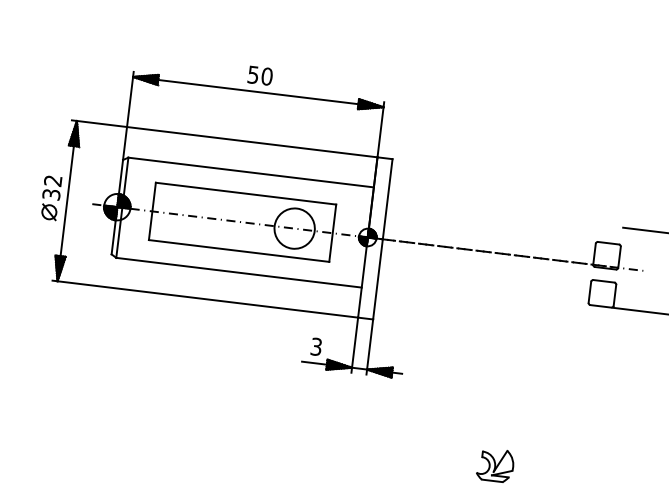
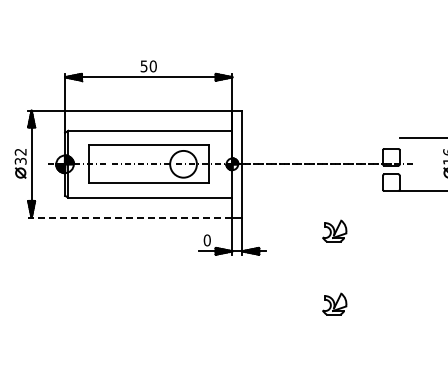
line: (204, 298) -> (129, 217), solid -> dashed
text: (315, 346) -> (206, 240), 3 -> 0
part: (508, 355) -> (334, 230), added

